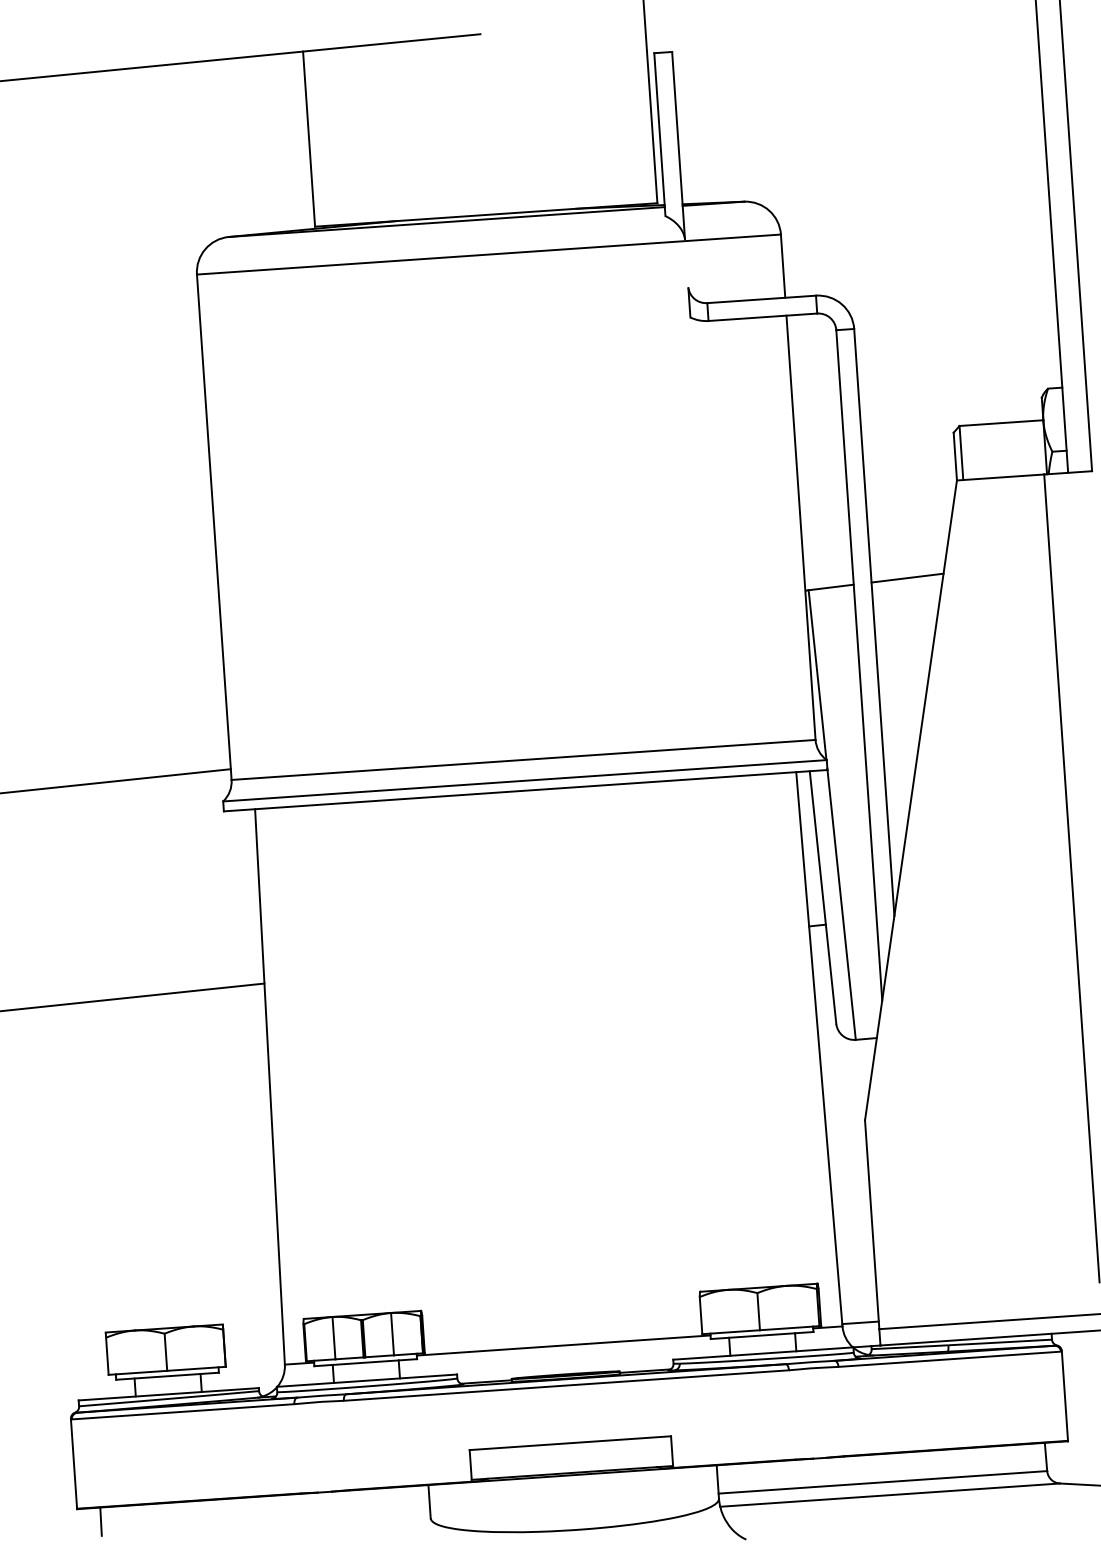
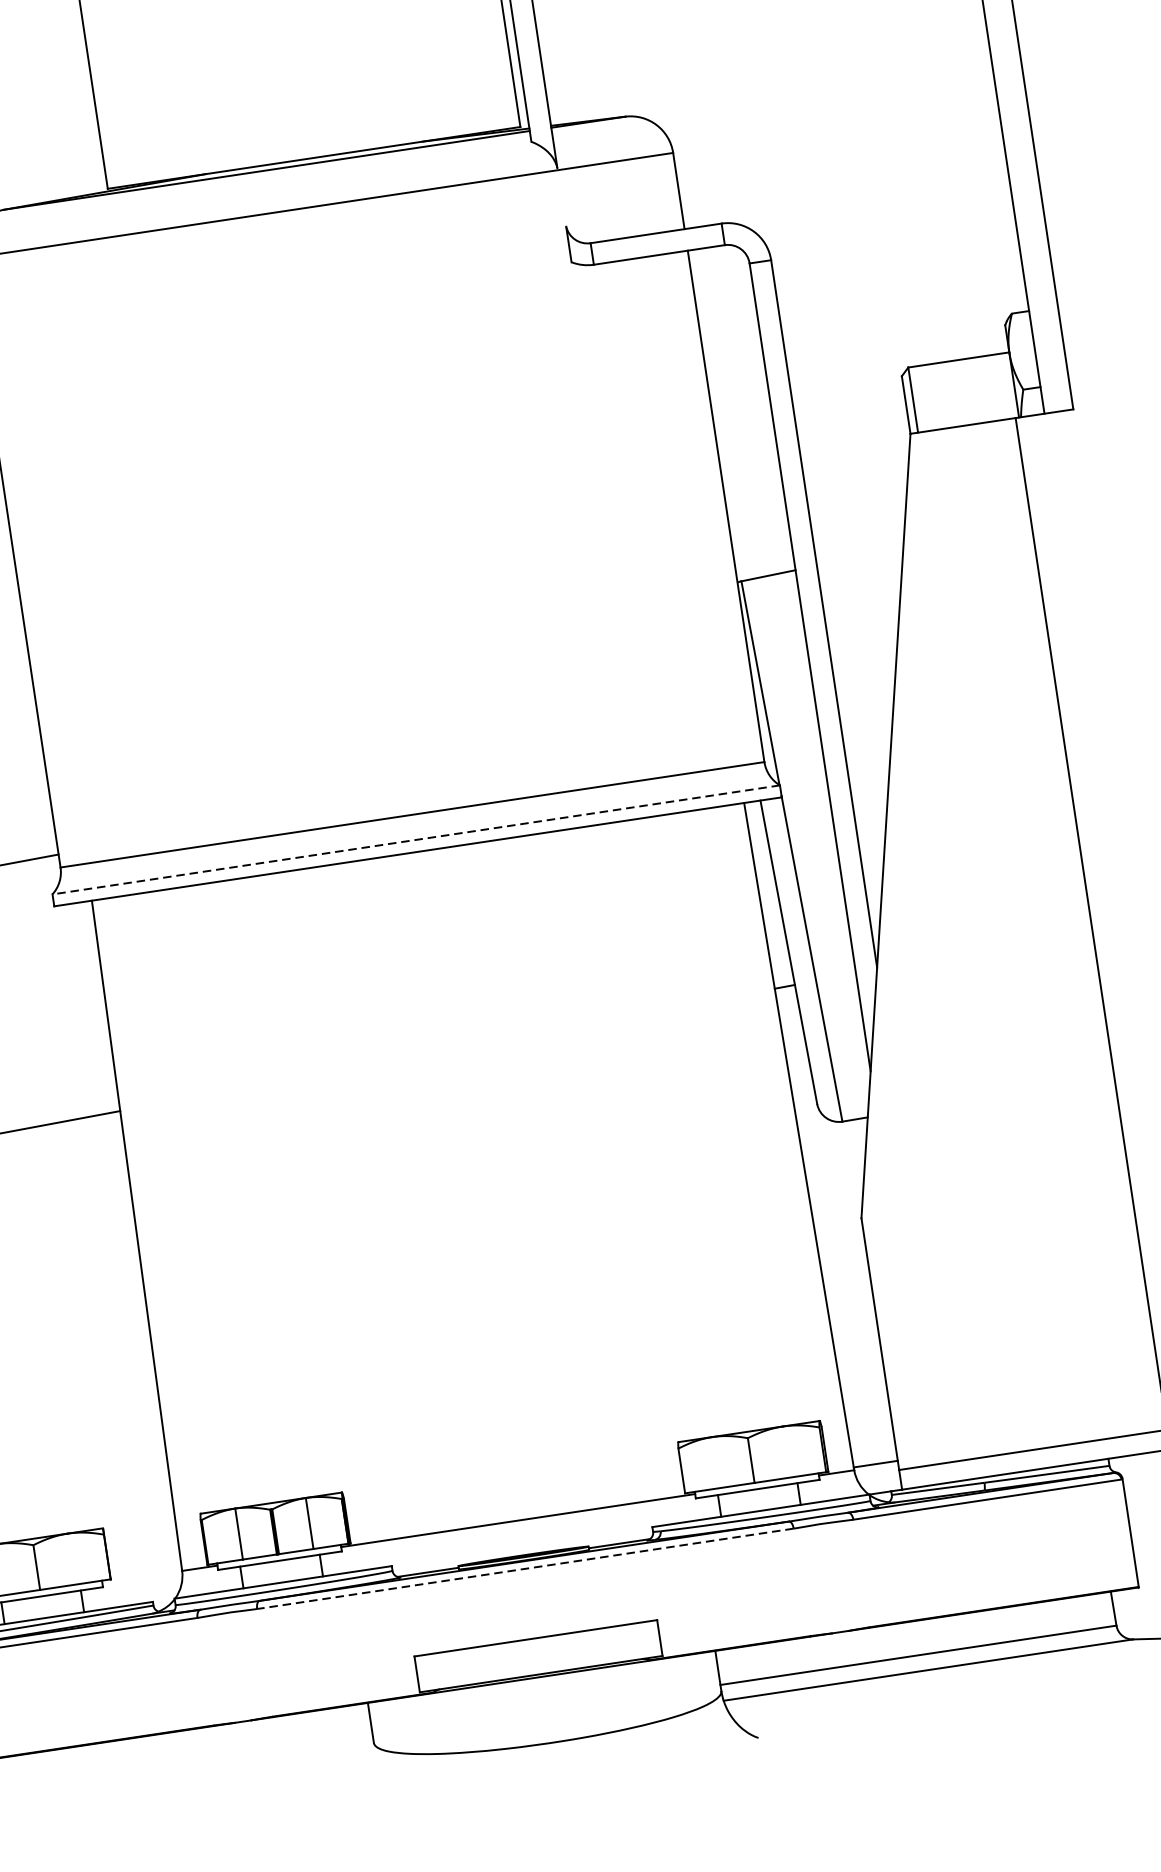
line: (907, 577) -> (860, 556), removed
line: (524, 780) -> (415, 839), solid -> dashed
line: (565, 1385) -> (524, 1568), solid -> dashed

